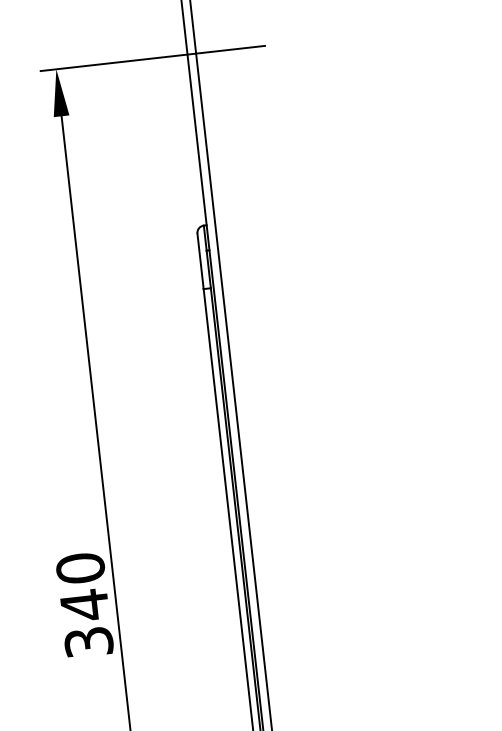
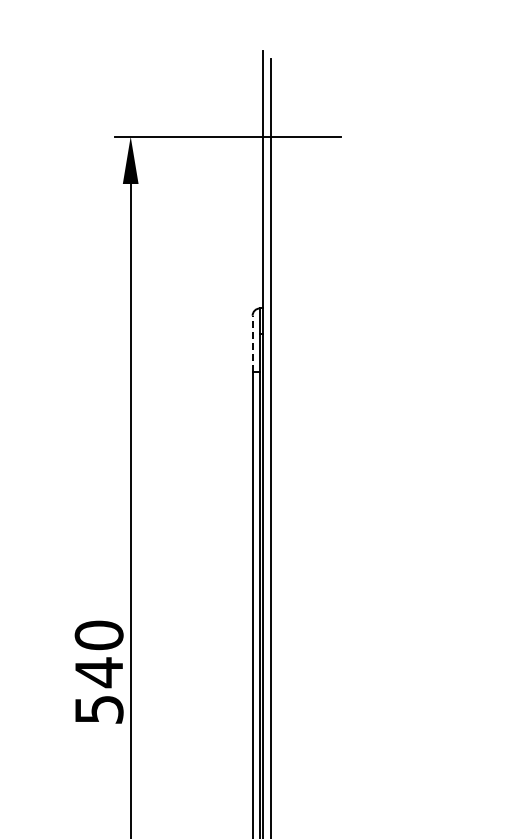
line: (200, 261) -> (252, 343), solid -> dashed
text: (88, 642) -> (98, 709), 340 -> 540

